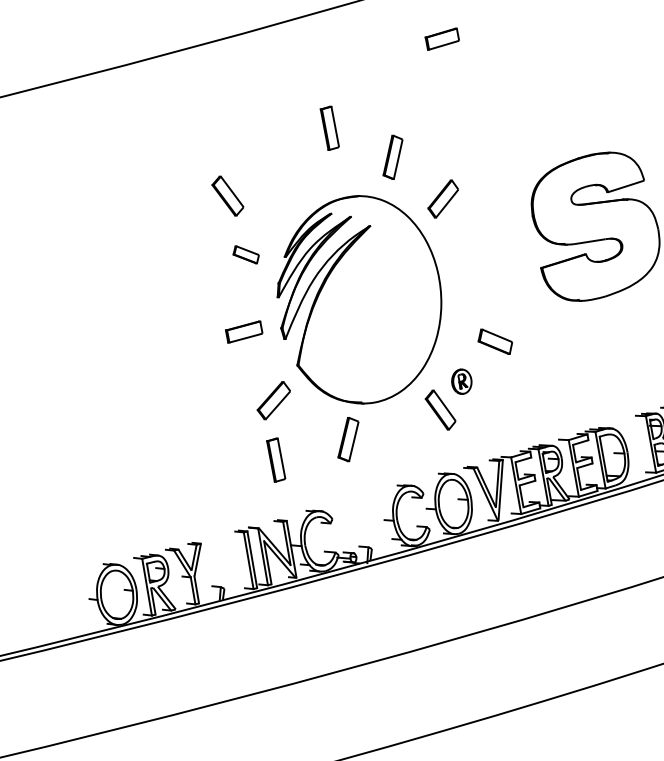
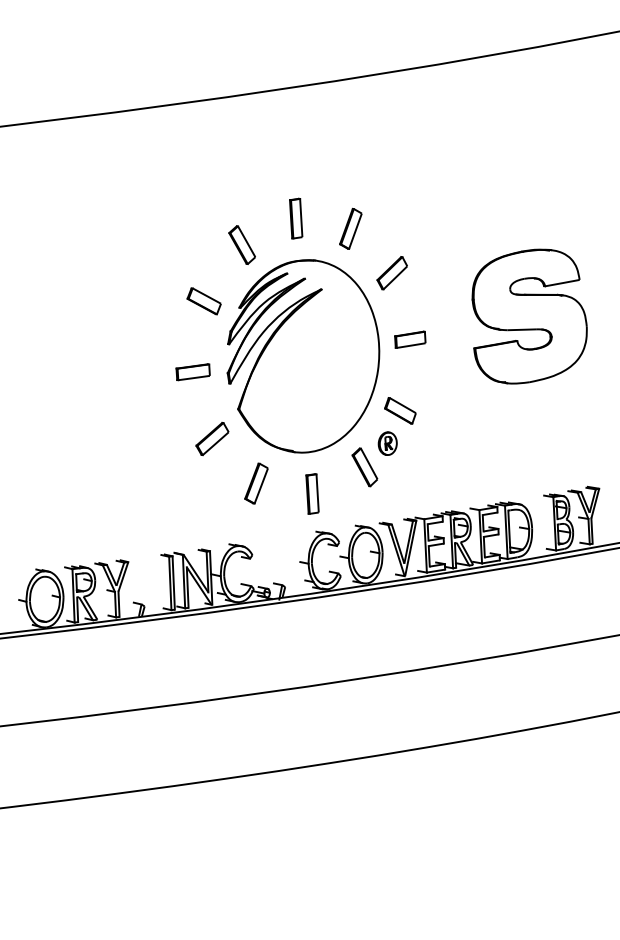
part: (442, 38) -> (410, 339), moved
part: (330, 128) -> (296, 218), moved
part: (227, 195) -> (241, 244), moved
part: (245, 255) -> (203, 301), size x1.43
part: (495, 341) -> (400, 410), moved
part: (348, 439) -> (256, 483), moved
part: (276, 459) -> (312, 493), moved

